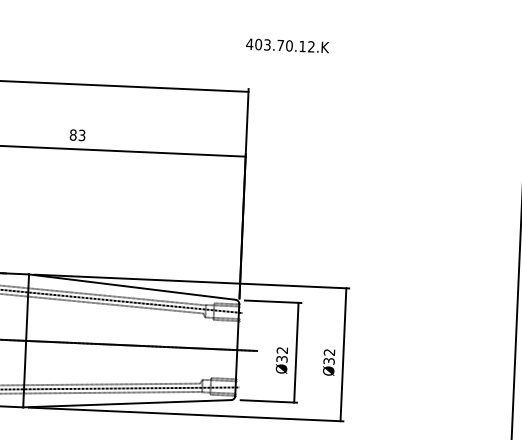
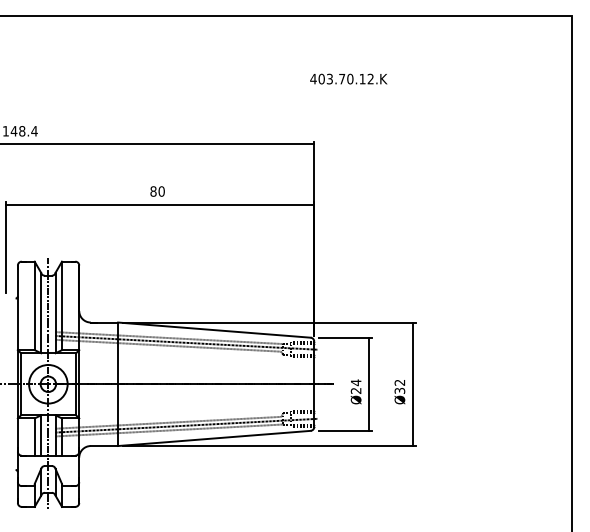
text: (287, 45) -> (348, 78), moved
text: (81, 135) -> (161, 191), 83 -> 80
text: (281, 354) -> (355, 386), Ø32 -> Ø24

